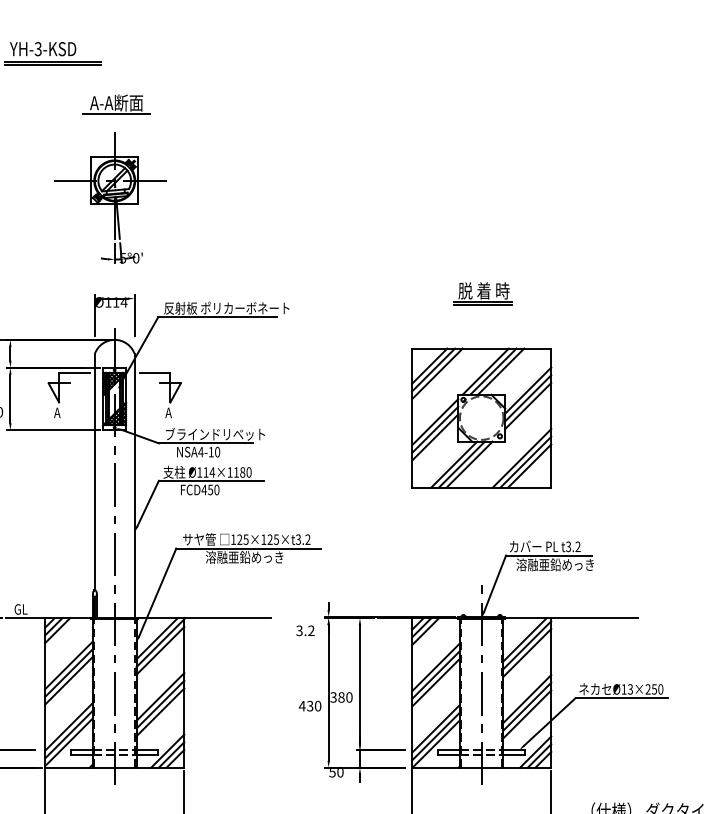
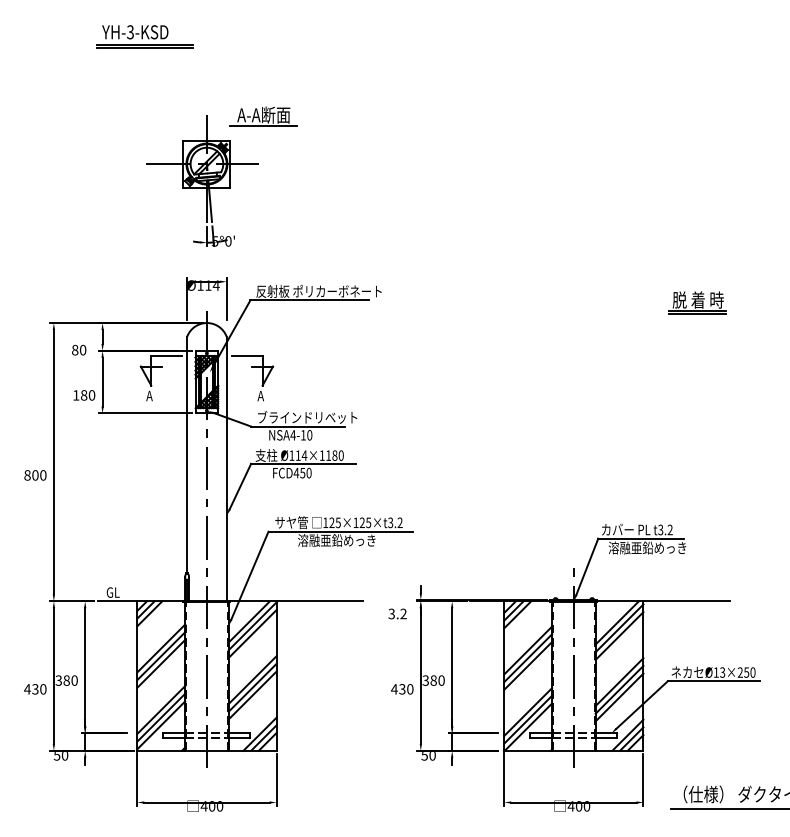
part: (116, 104) -> (263, 116), moved
part: (483, 293) -> (697, 302), moved
part: (481, 417) -> (573, 400), removed

